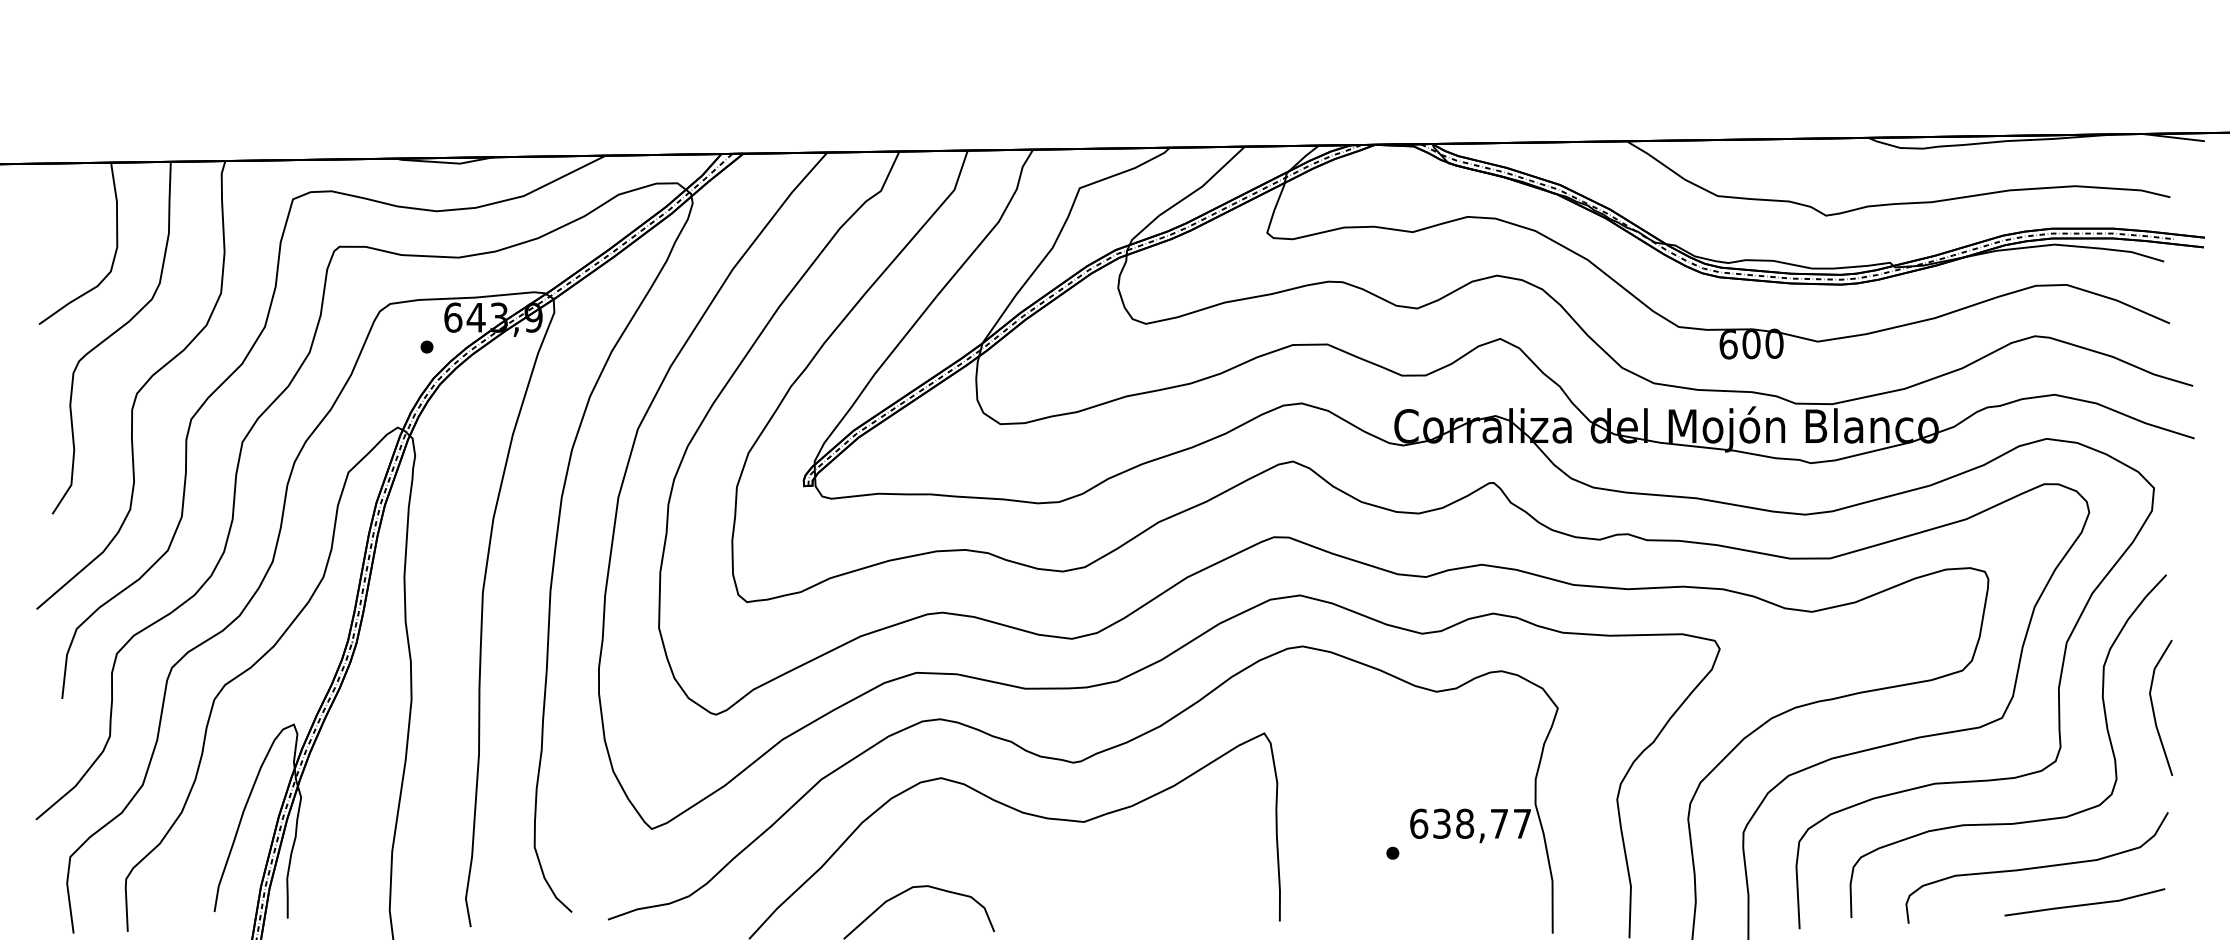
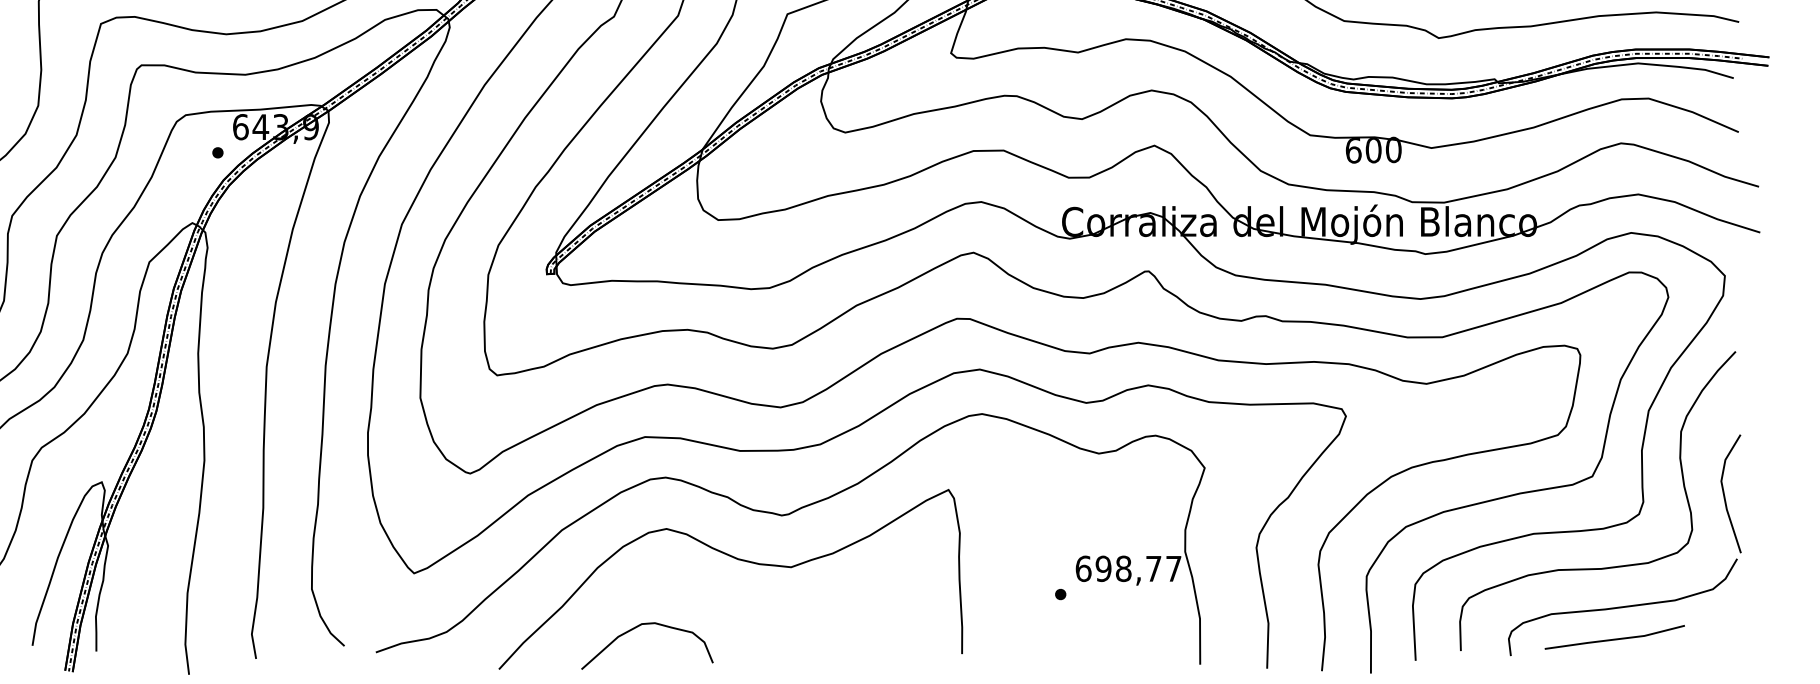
line: (2154, 710) -> (1725, 496), moved
text: (1441, 823) -> (1103, 568), 638,77 -> 698,77
line: (2085, 903) -> (1615, 638), moved

